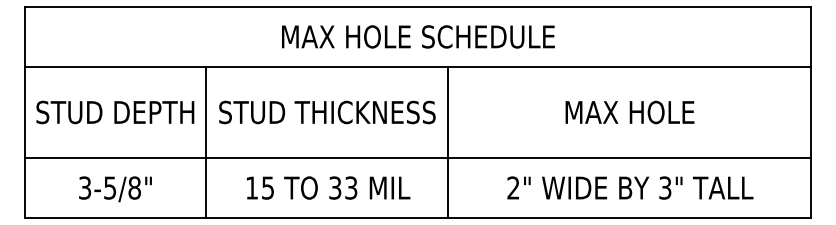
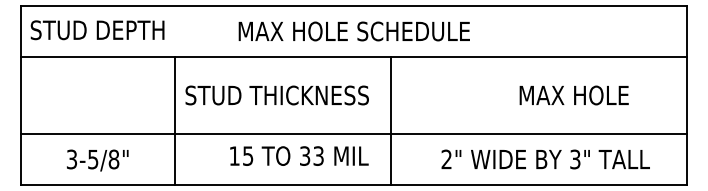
text: (115, 112) -> (97, 30), moved
text: (629, 112) -> (573, 95), moved
line: (448, 142) -> (391, 120), moved
text: (328, 187) -> (299, 155), moved
text: (630, 187) -> (545, 159), moved

